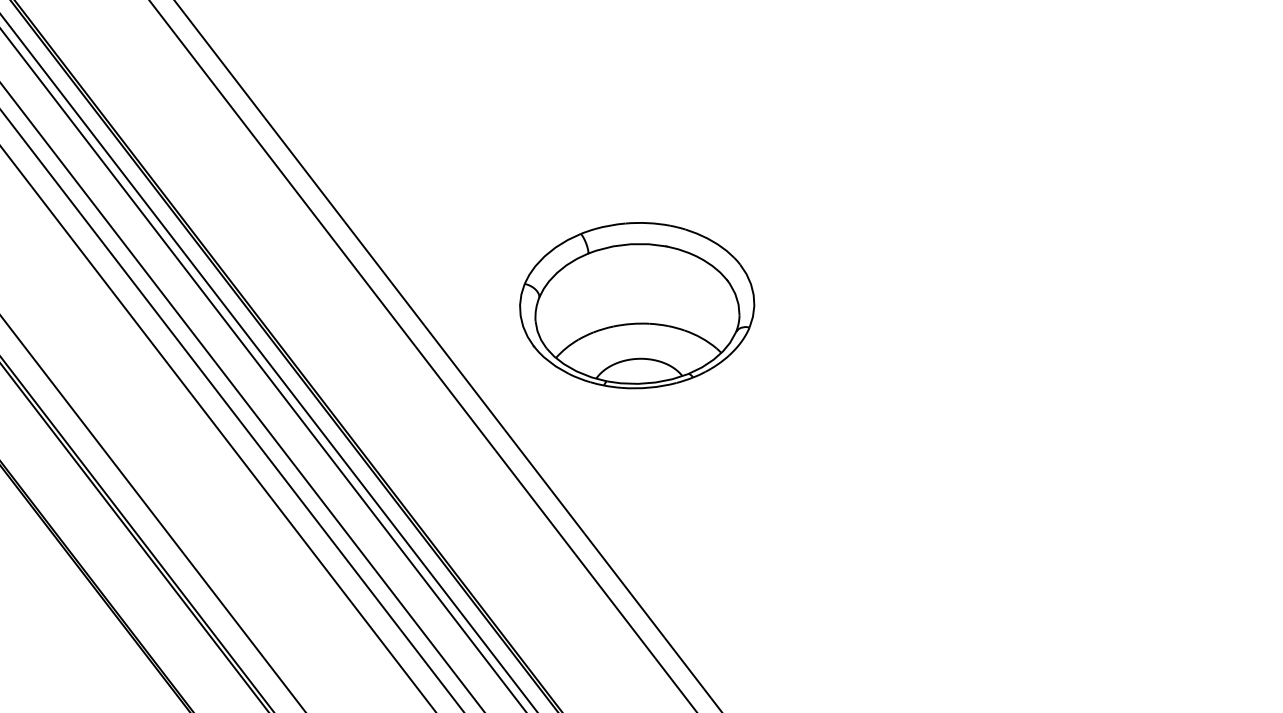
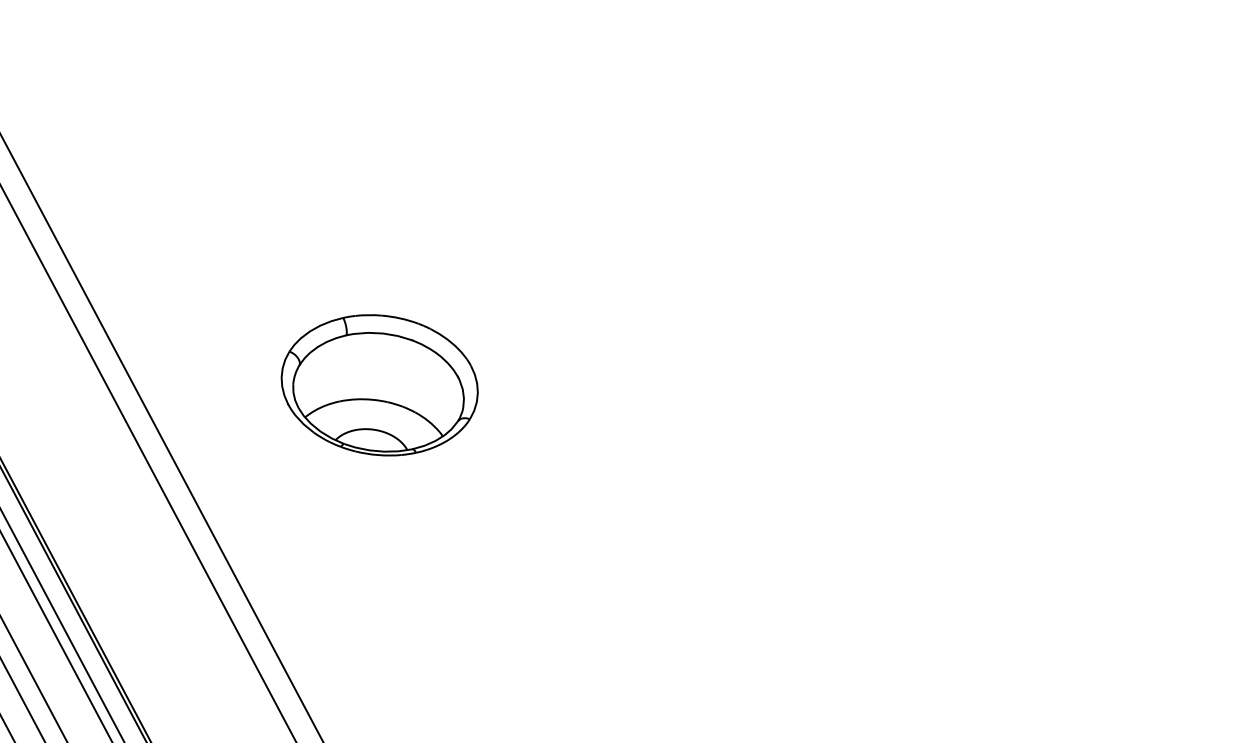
part: (637, 305) -> (380, 385), size x0.7

